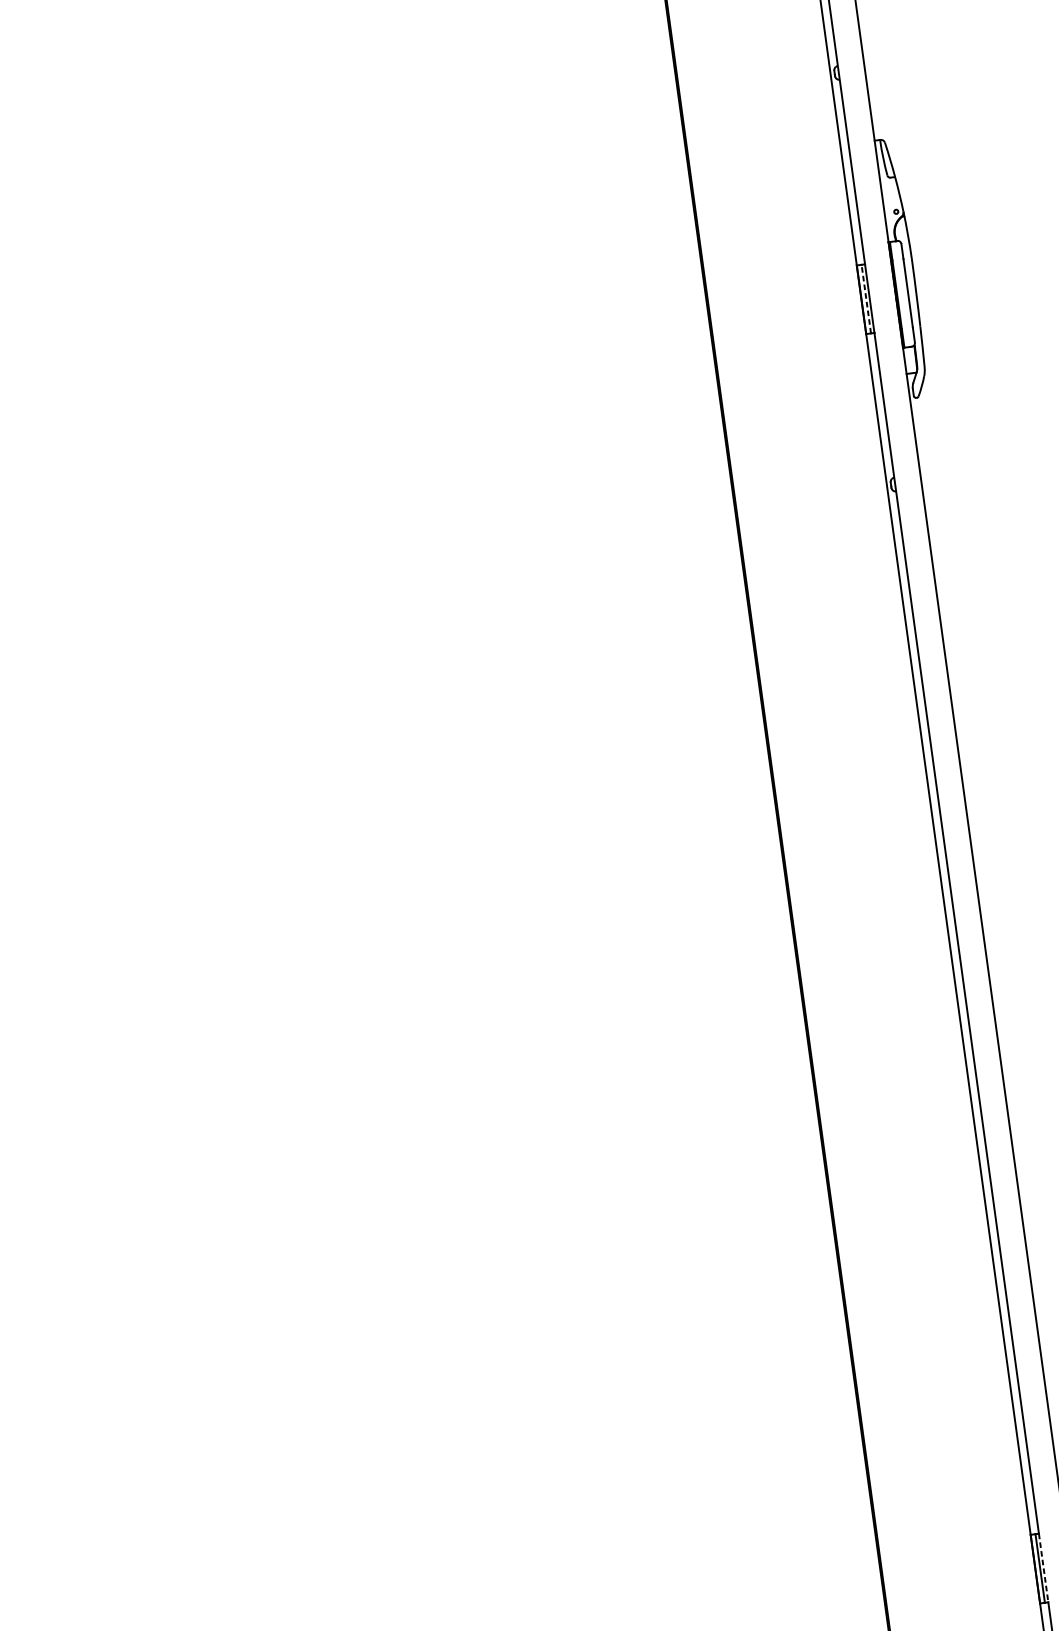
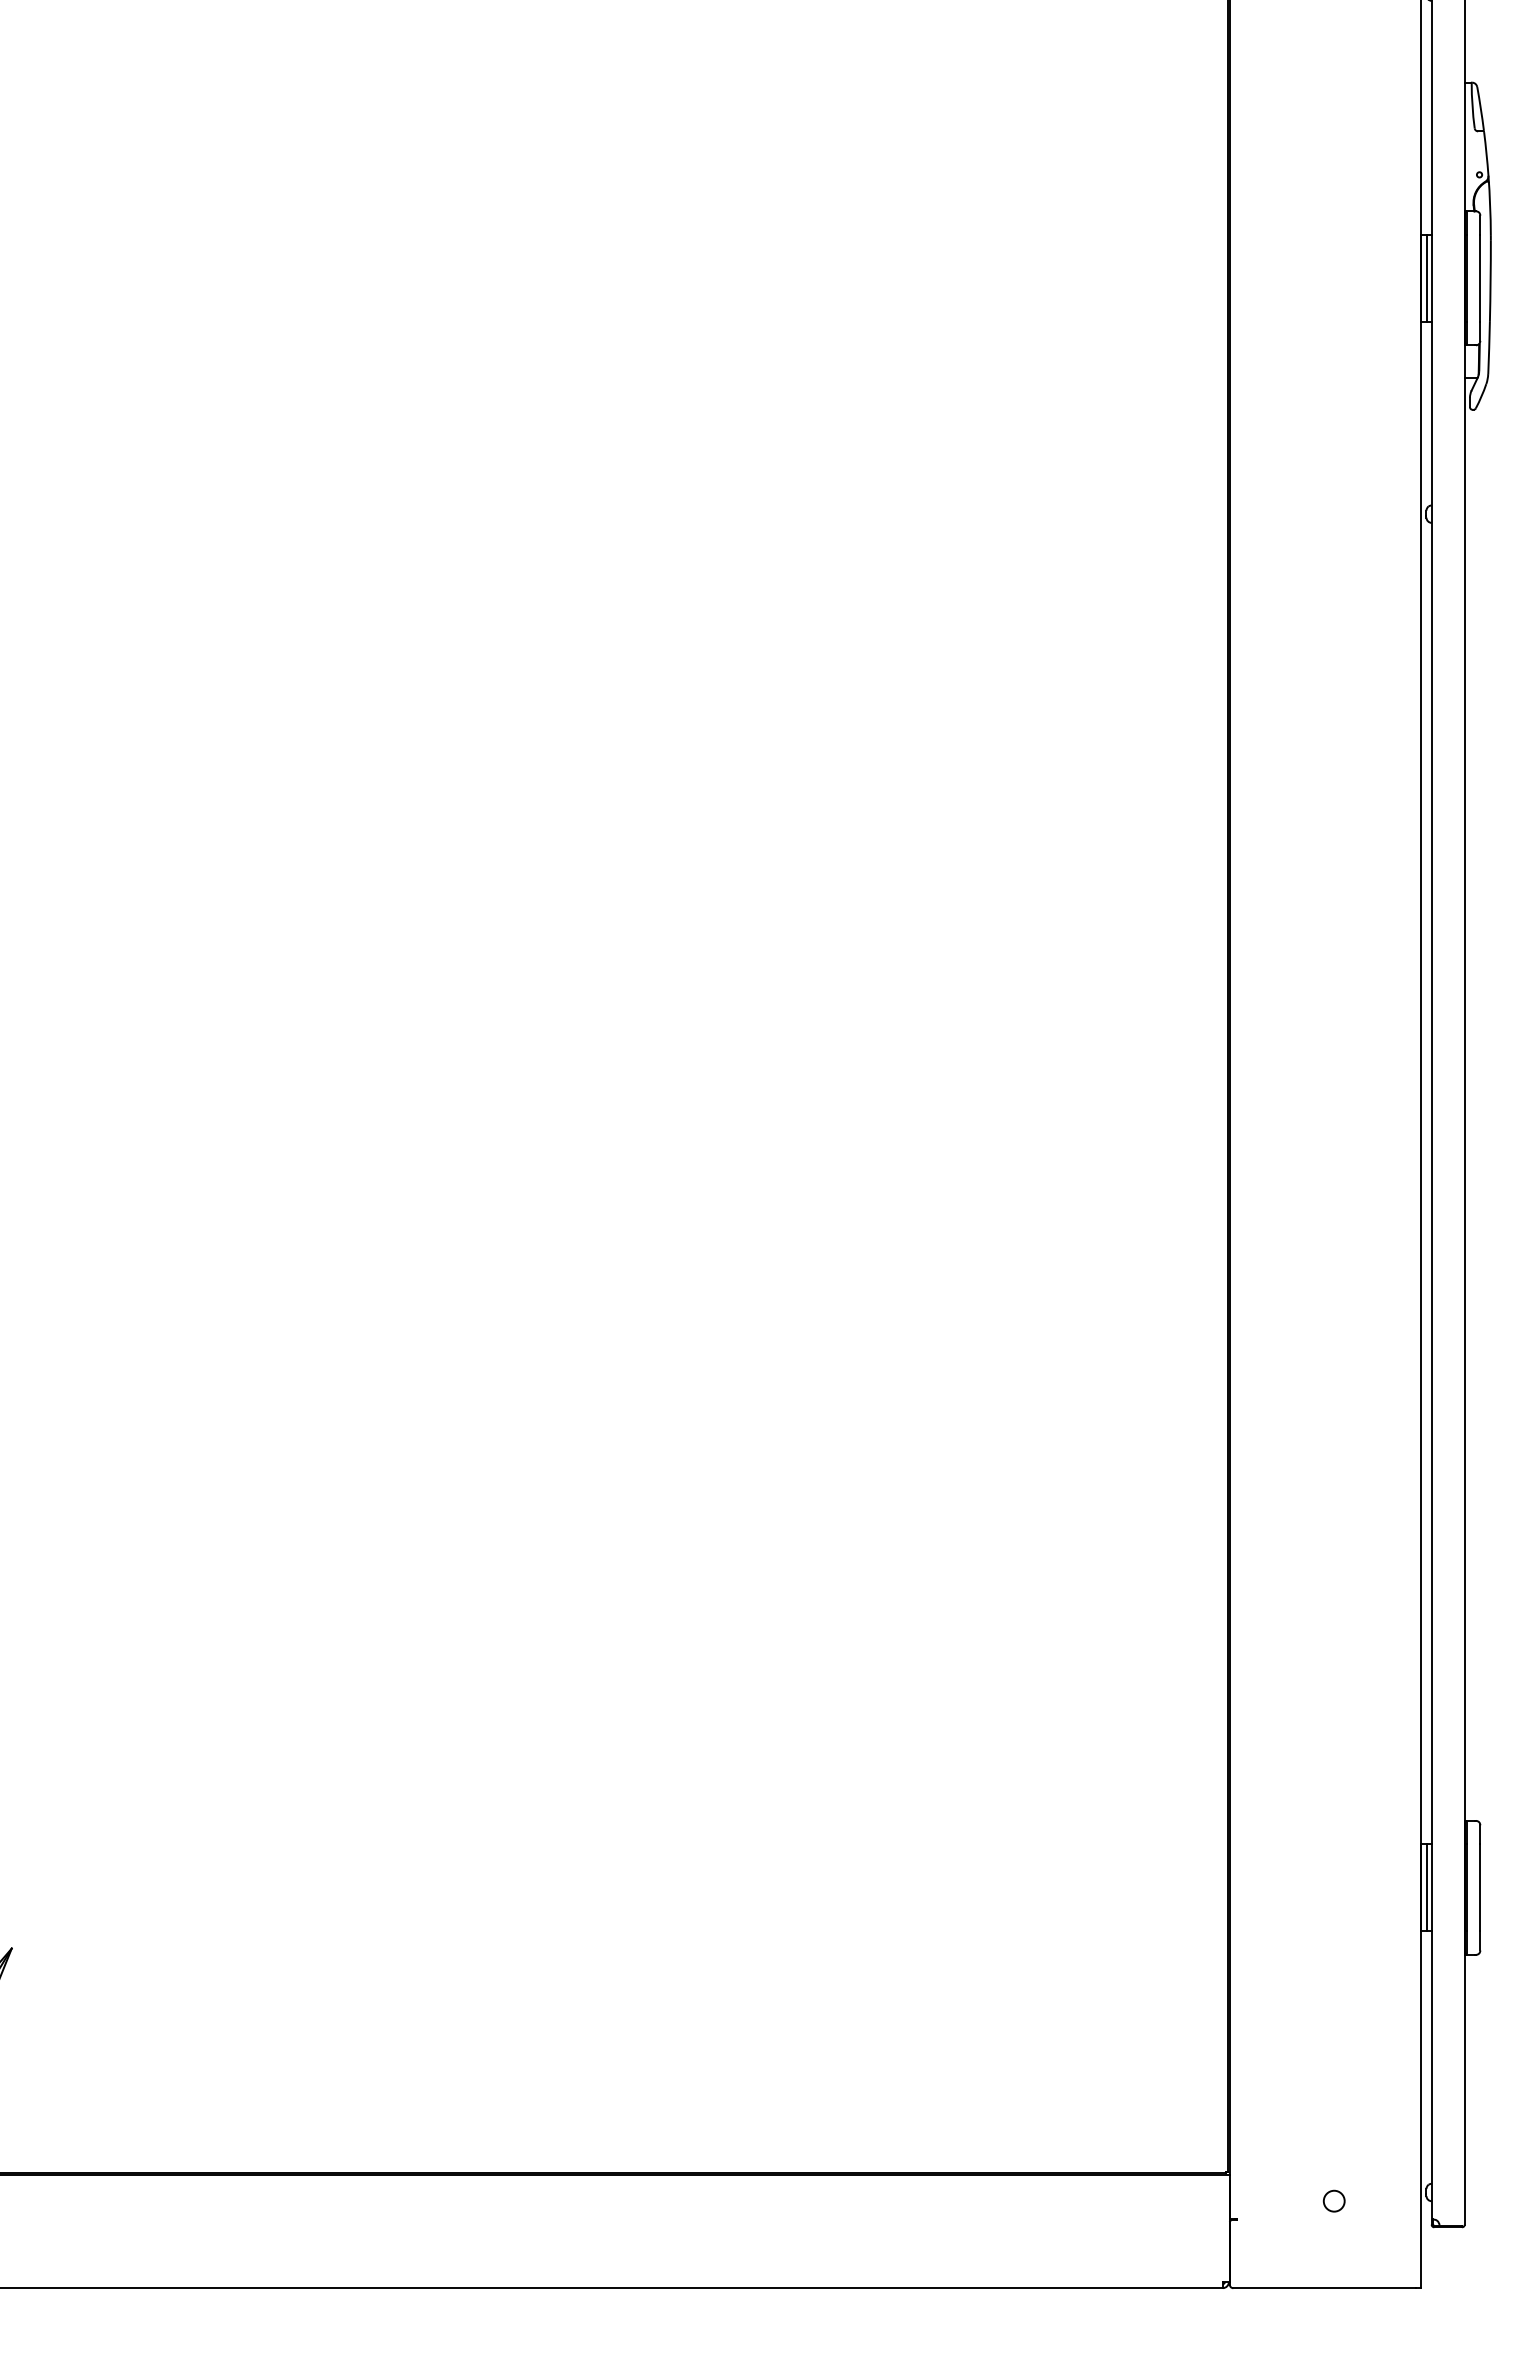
line: (866, 299) -> (1427, 278), dashed -> solid
line: (1043, 1567) -> (1431, 1887), dashed -> solid

